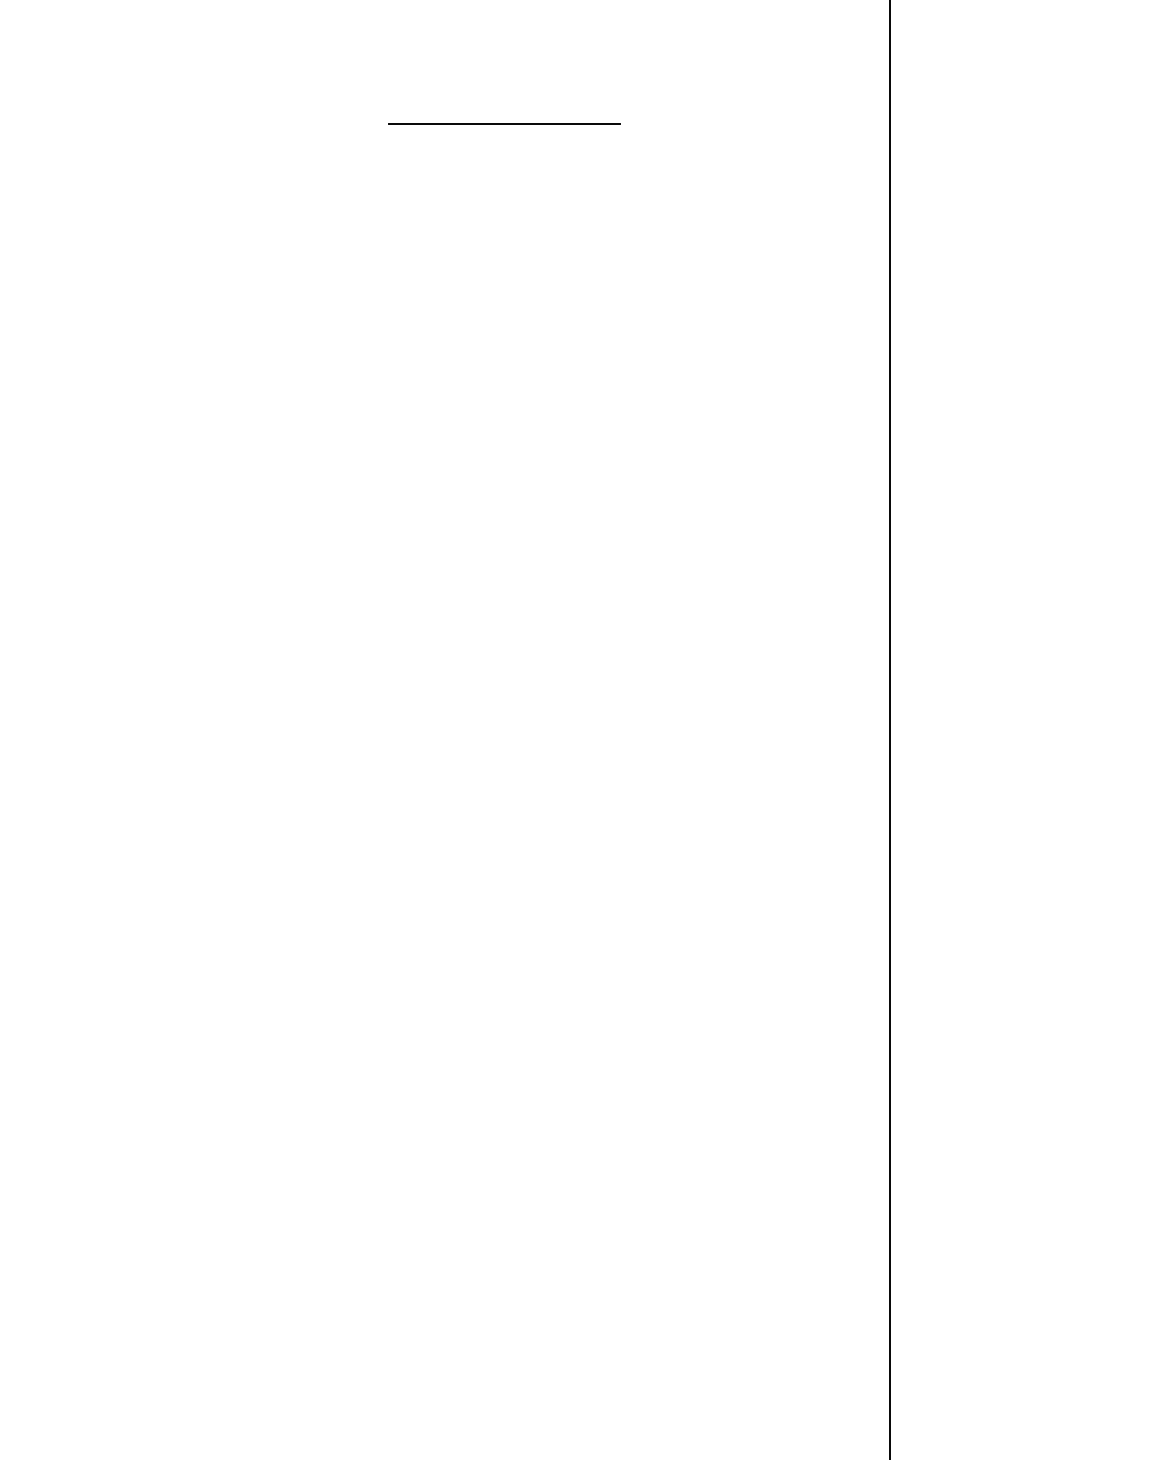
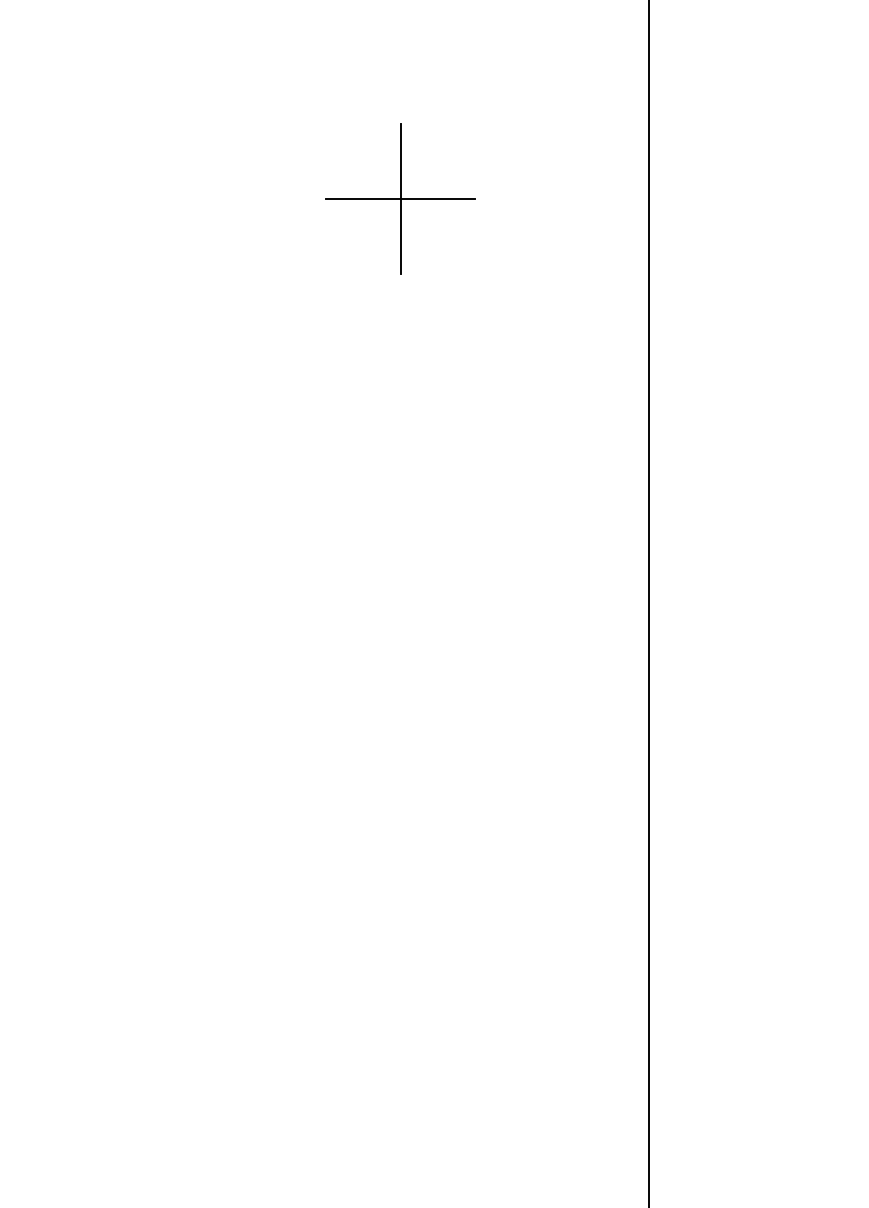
line: (504, 123) -> (400, 198), added

